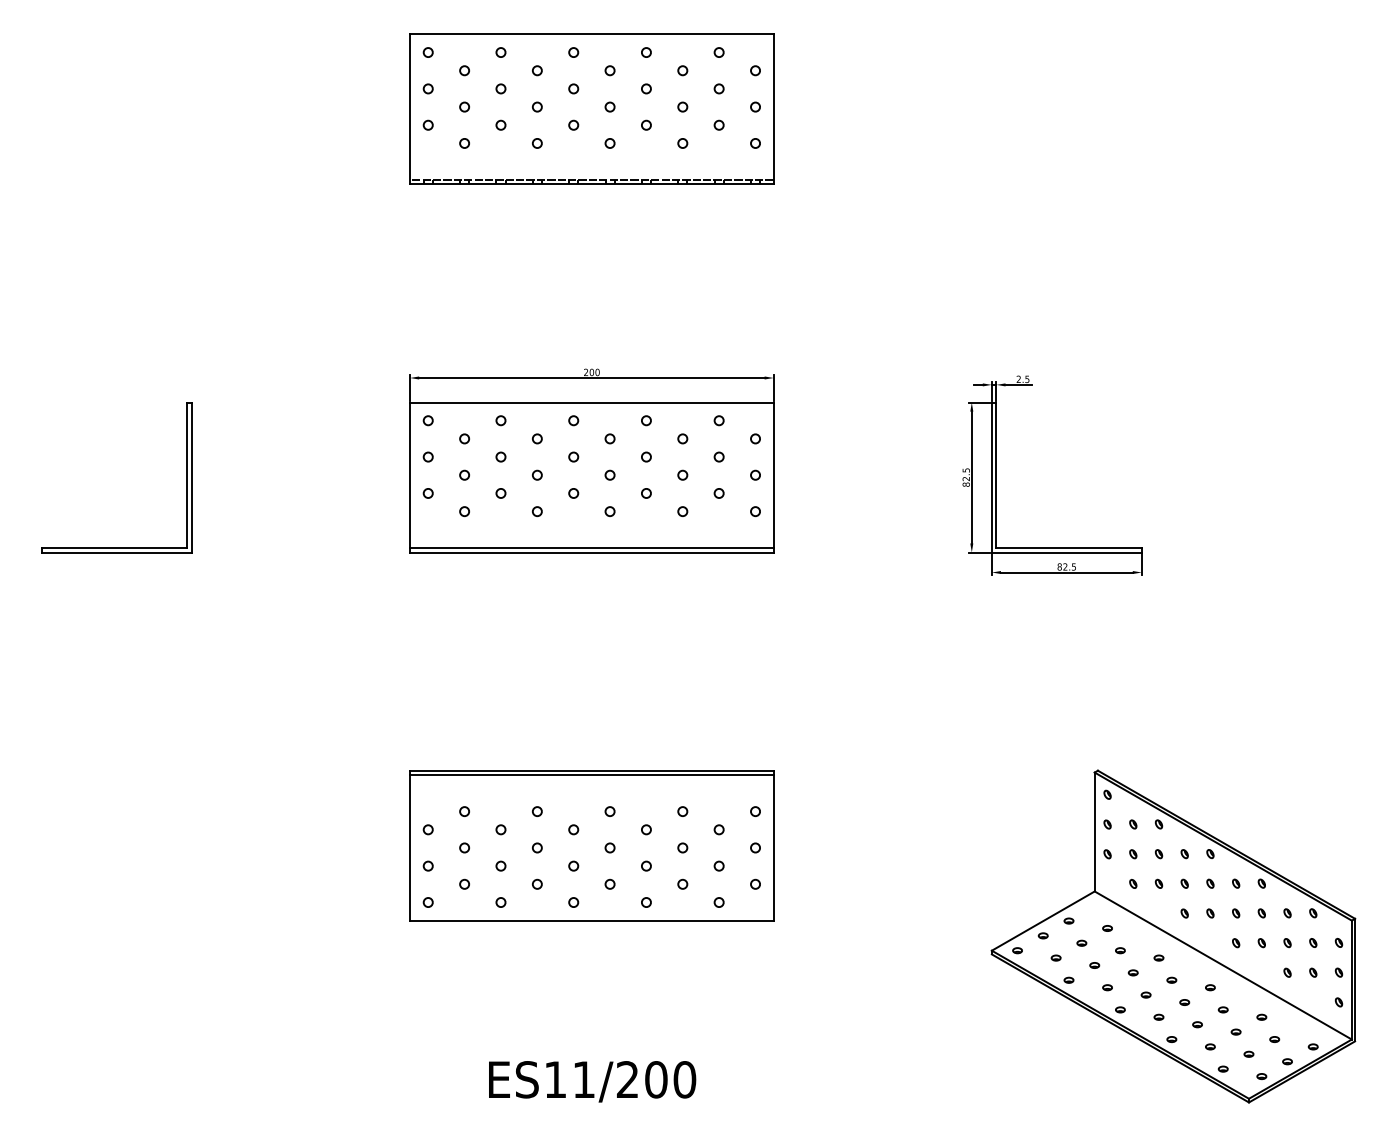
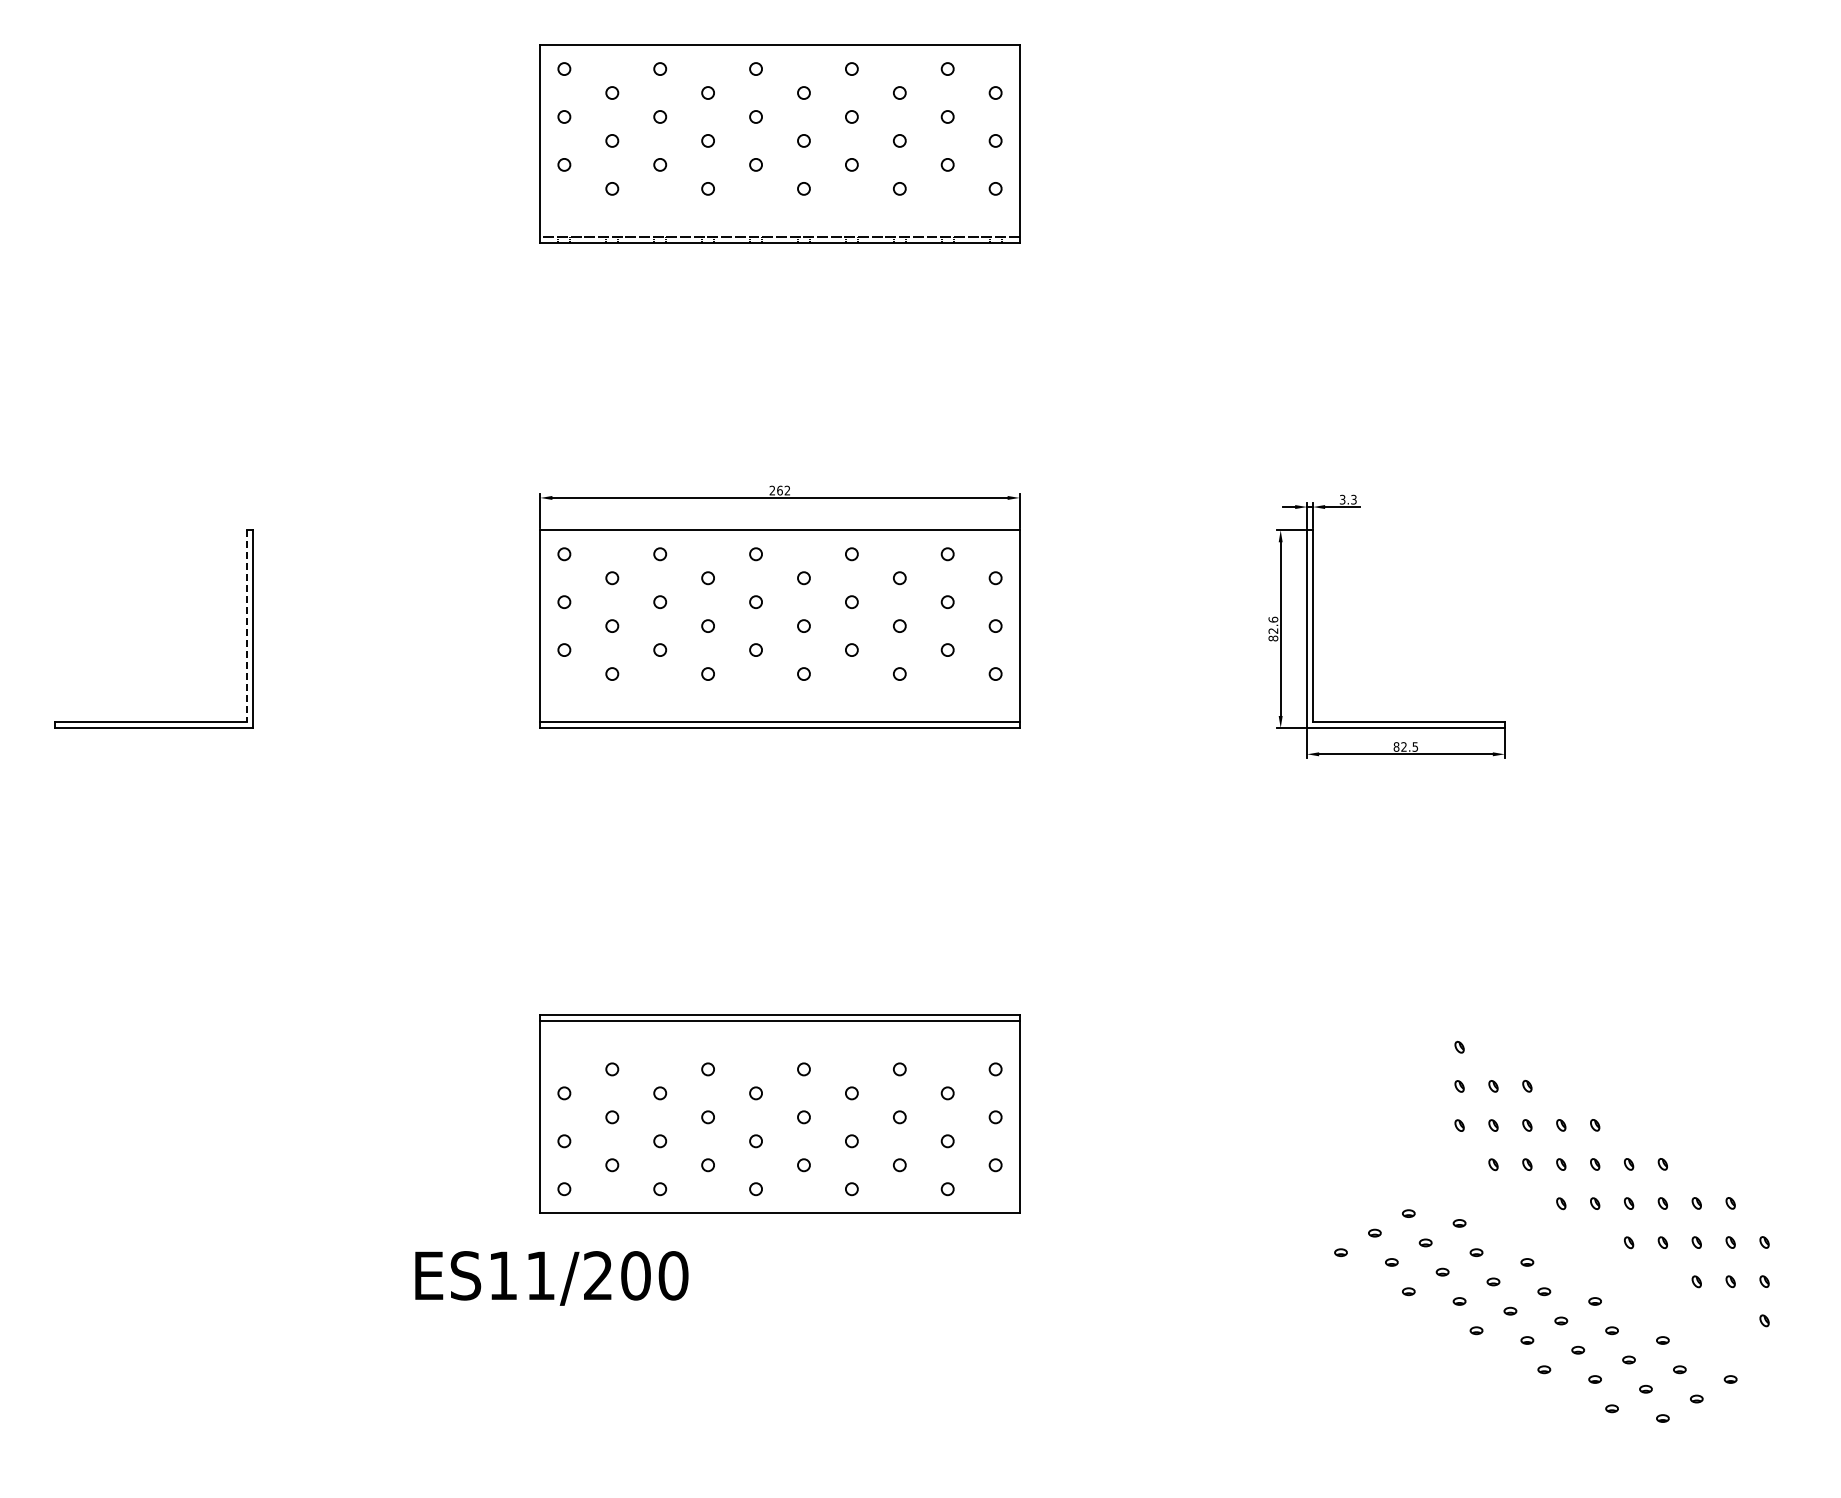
text: (594, 372) -> (783, 490), 200 -> 262
text: (1023, 379) -> (1348, 499), 2.5 -> 3.3
text: (966, 470) -> (1273, 619), 82.5 -> 82.6
line: (187, 475) -> (246, 626), solid -> dashed
part: (1173, 936) -> (1546, 1233), removed
text: (592, 1081) -> (551, 1278), moved

